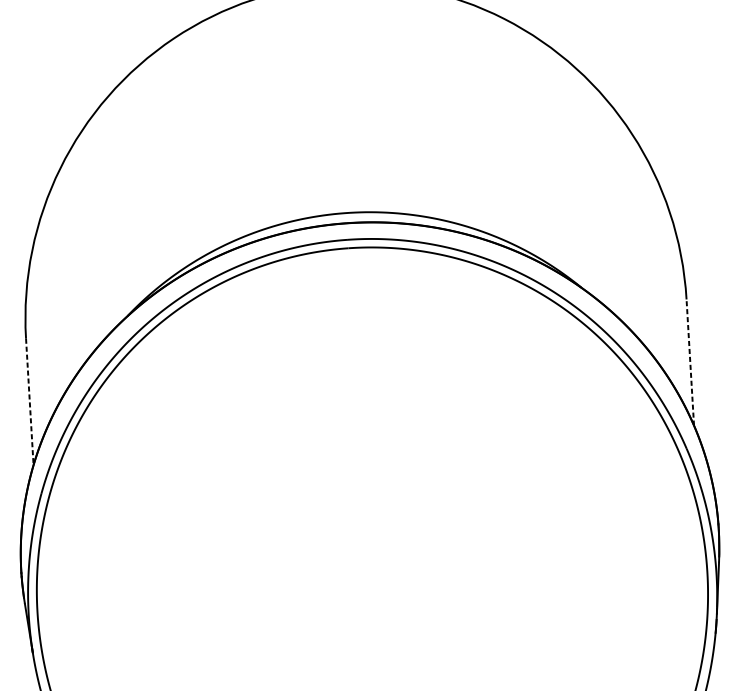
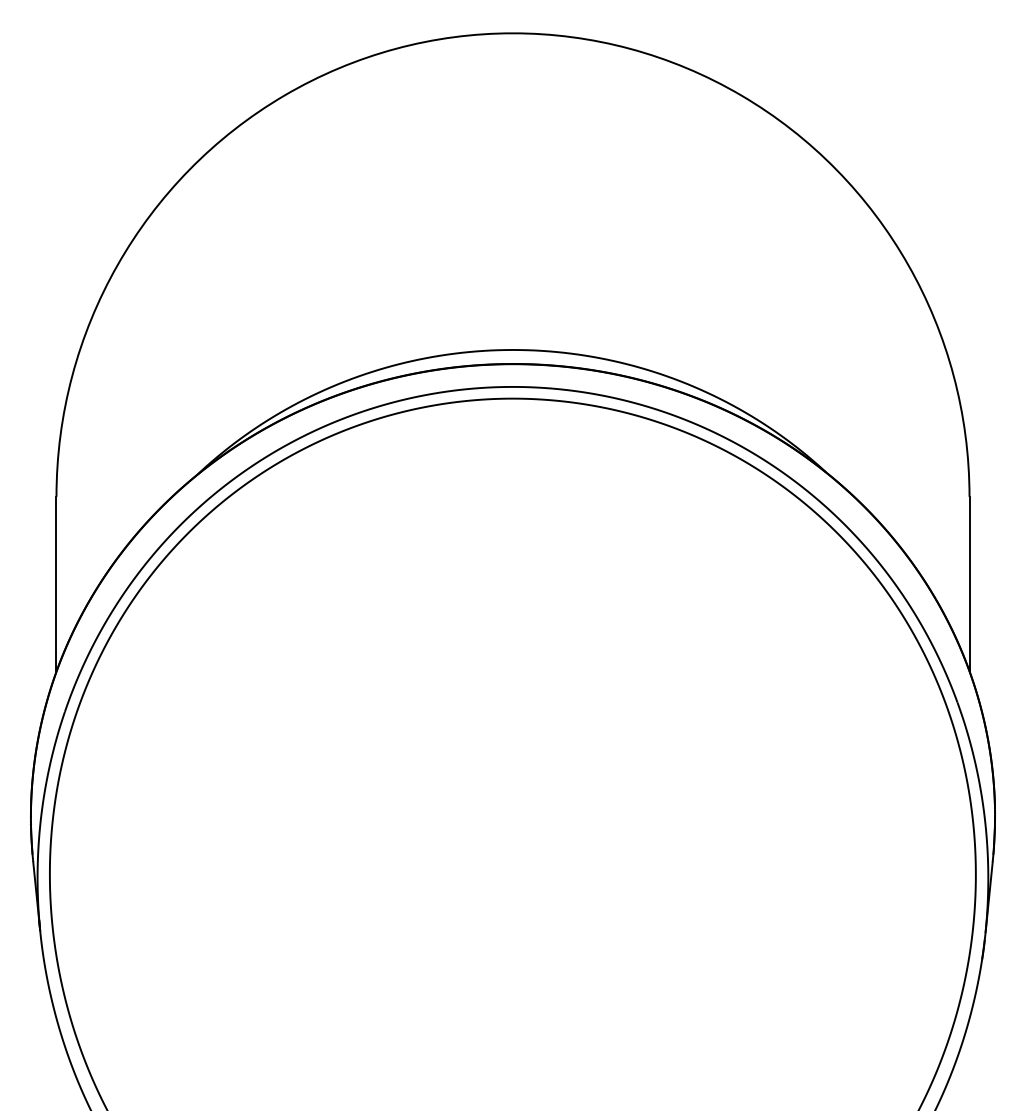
line: (690, 362) -> (969, 583), dashed -> solid
line: (29, 402) -> (56, 584), dashed -> solid

